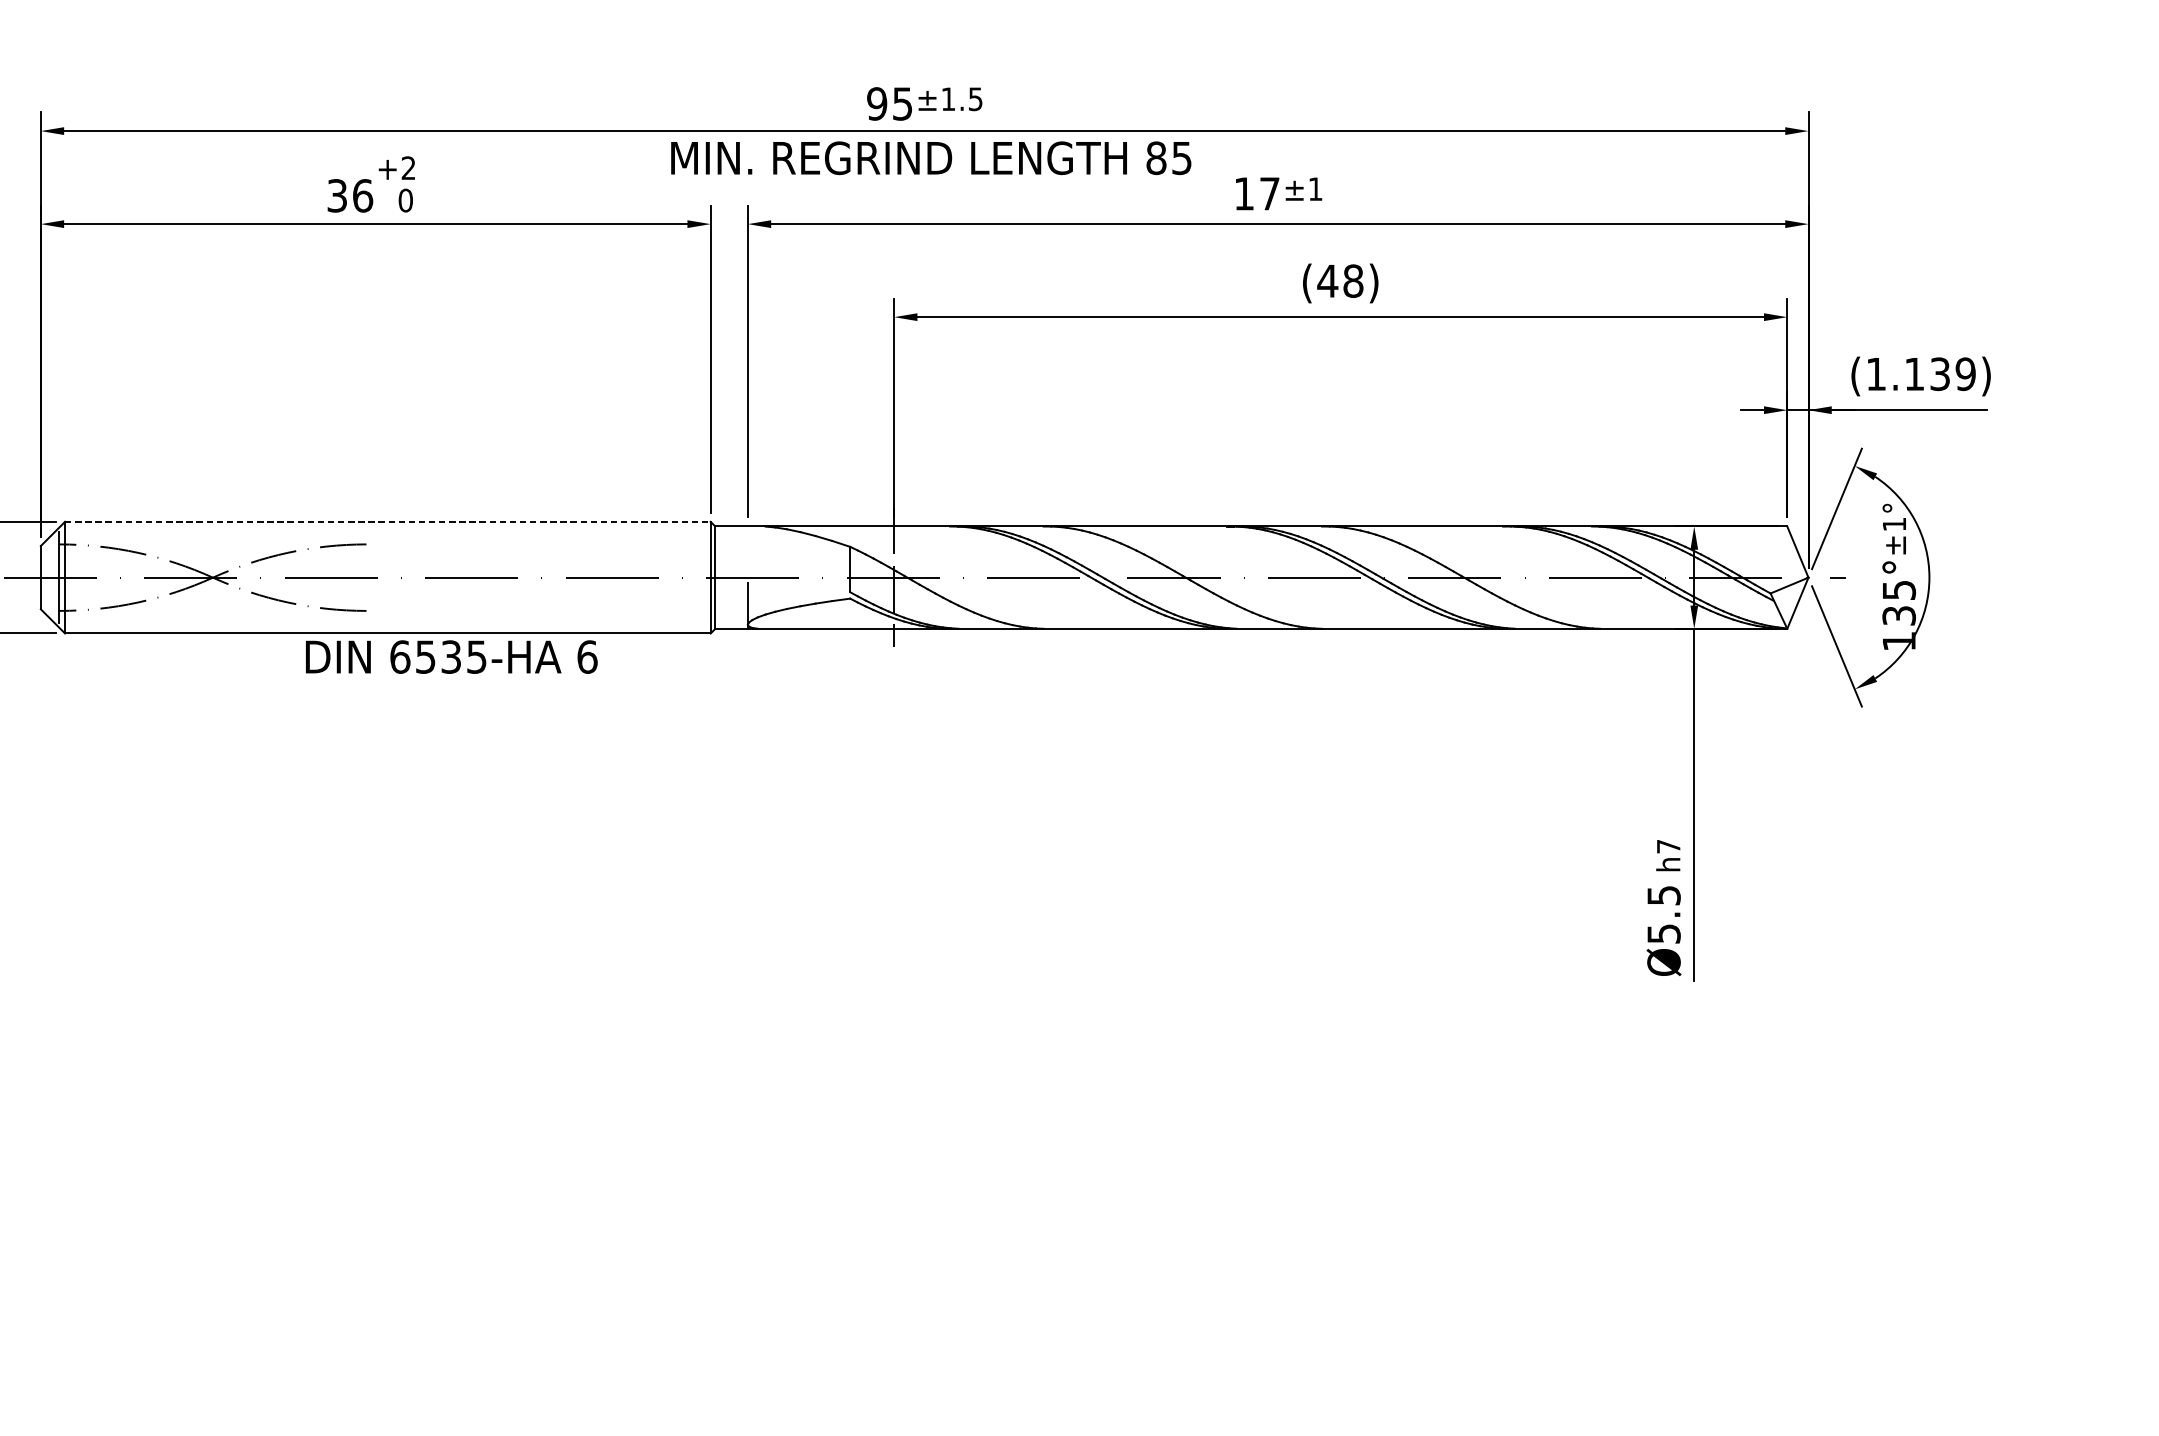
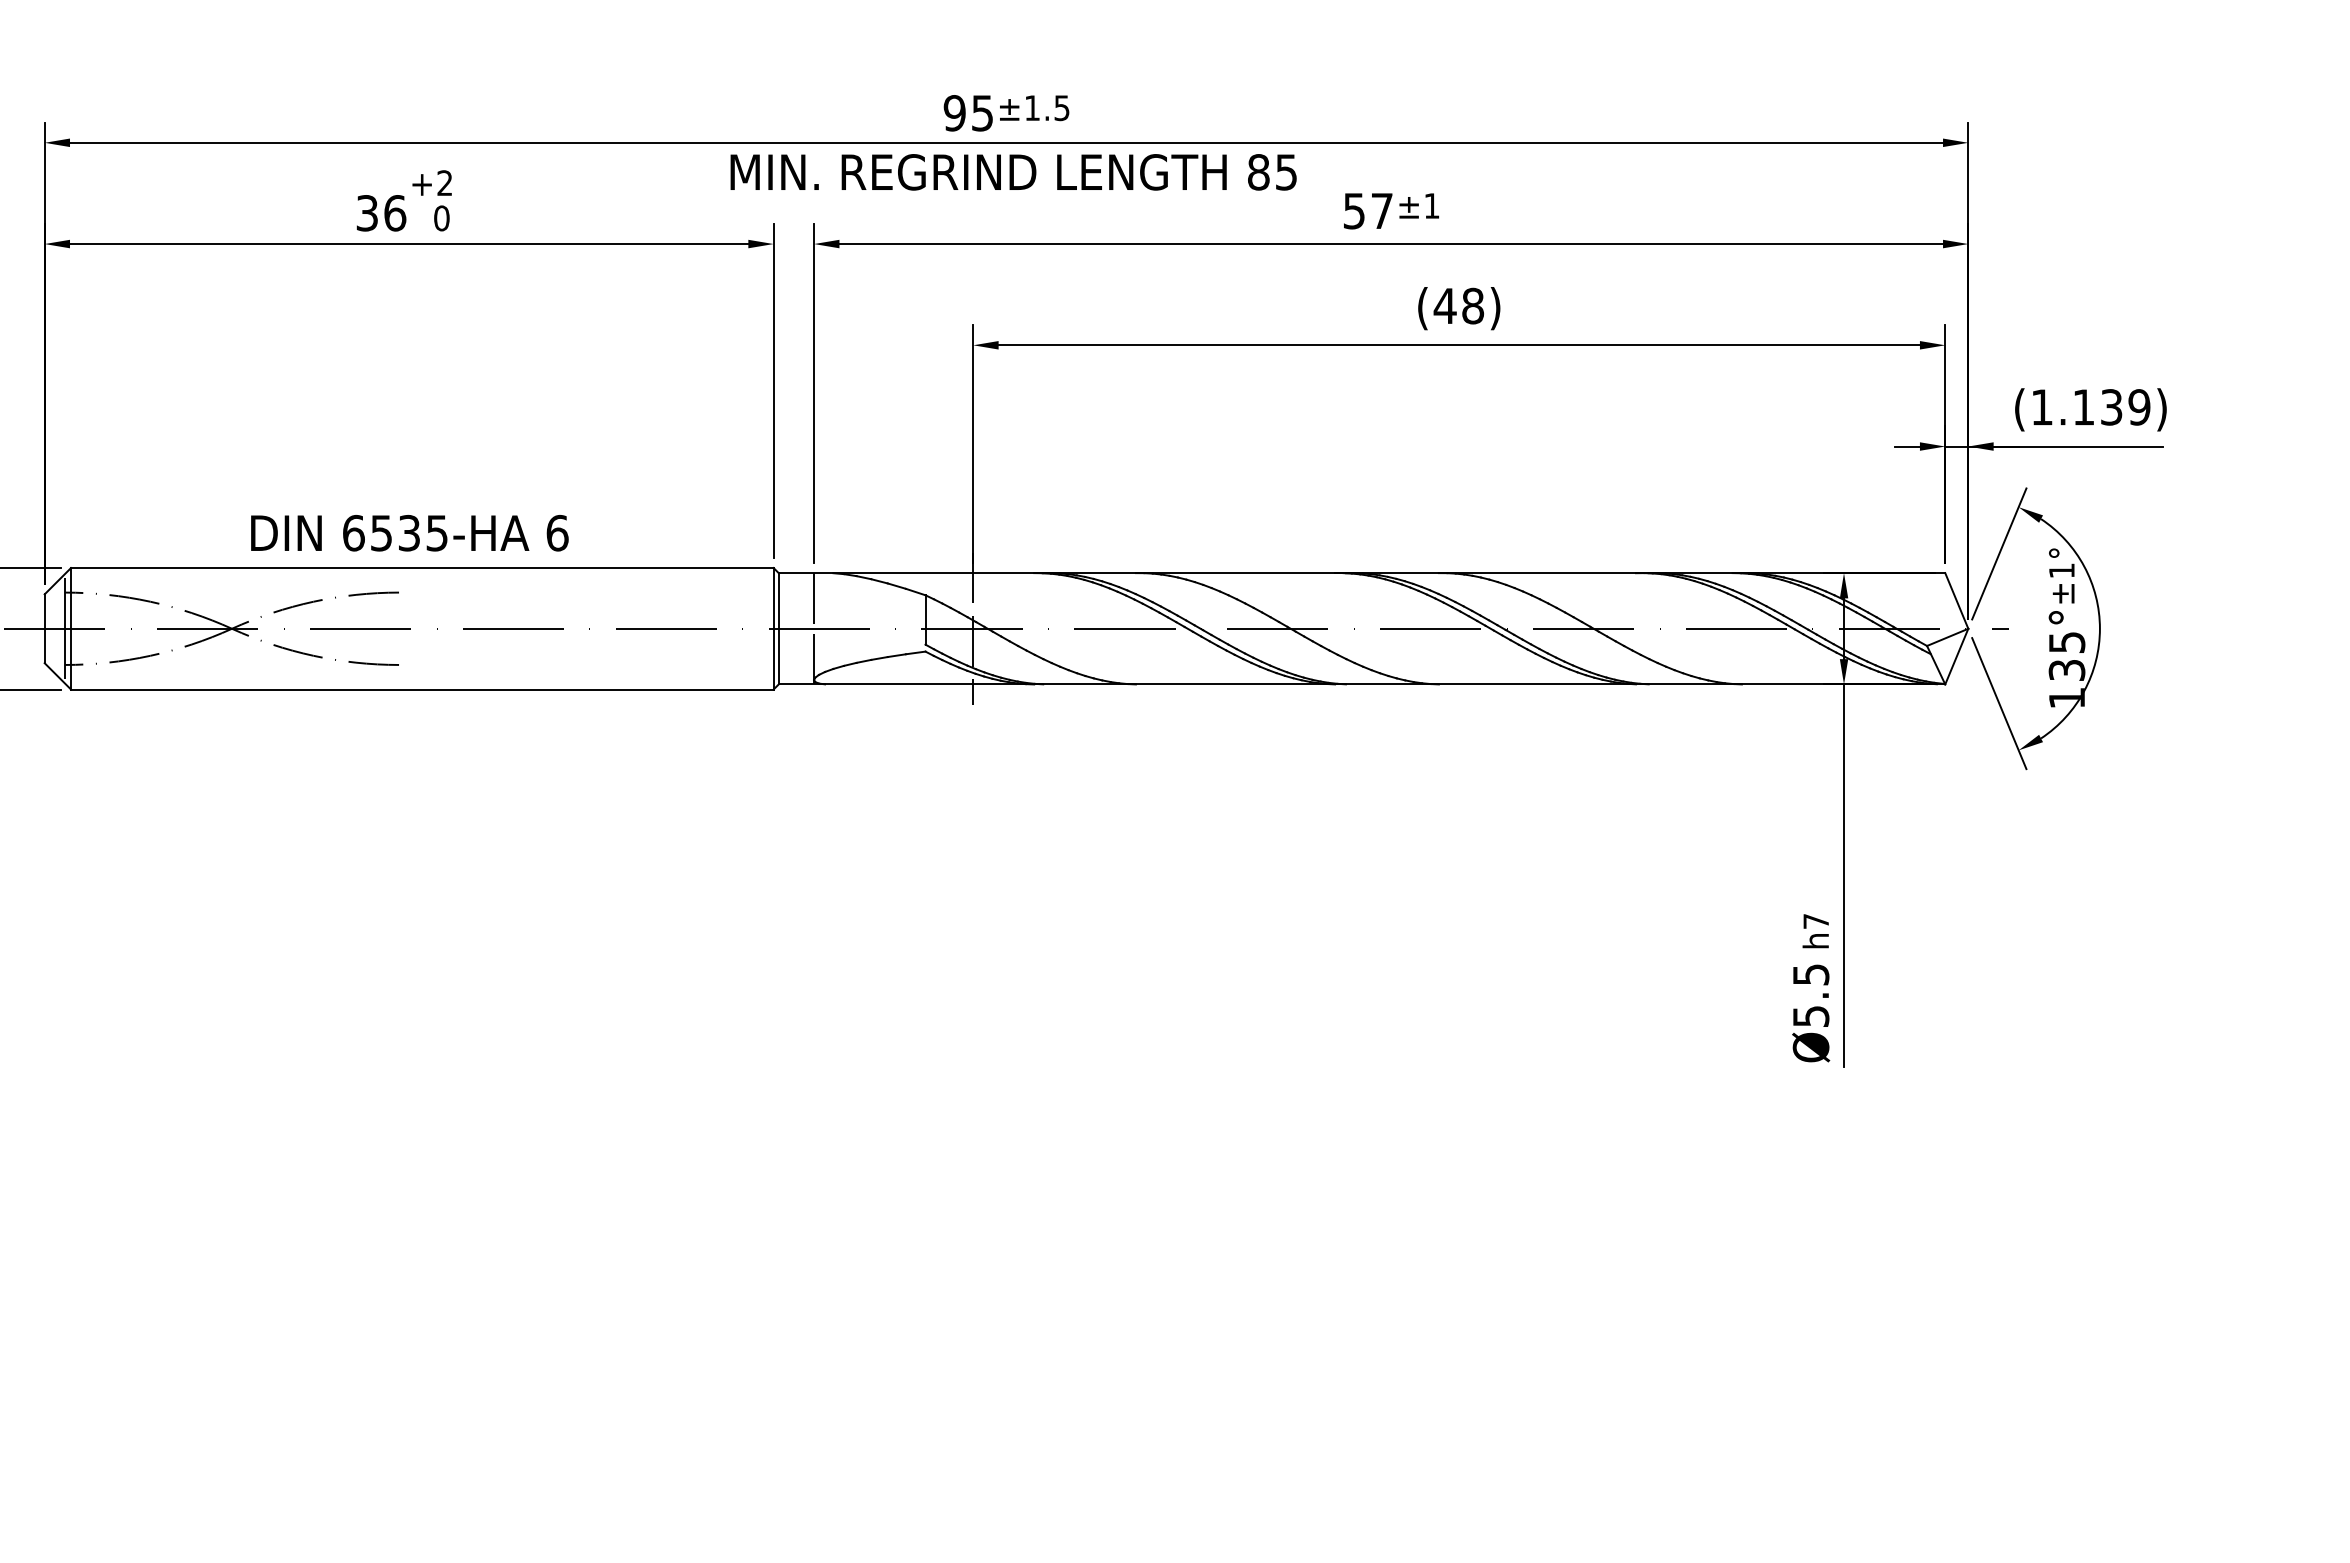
text: (1244, 194) -> (1354, 211), 17 -> 57
line: (388, 522) -> (422, 568), dashed -> solid
line: (748, 551) -> (814, 600), added
text: (451, 657) -> (409, 533), moved

